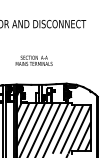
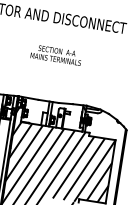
text: (33, 60) -> (55, 54), moved

